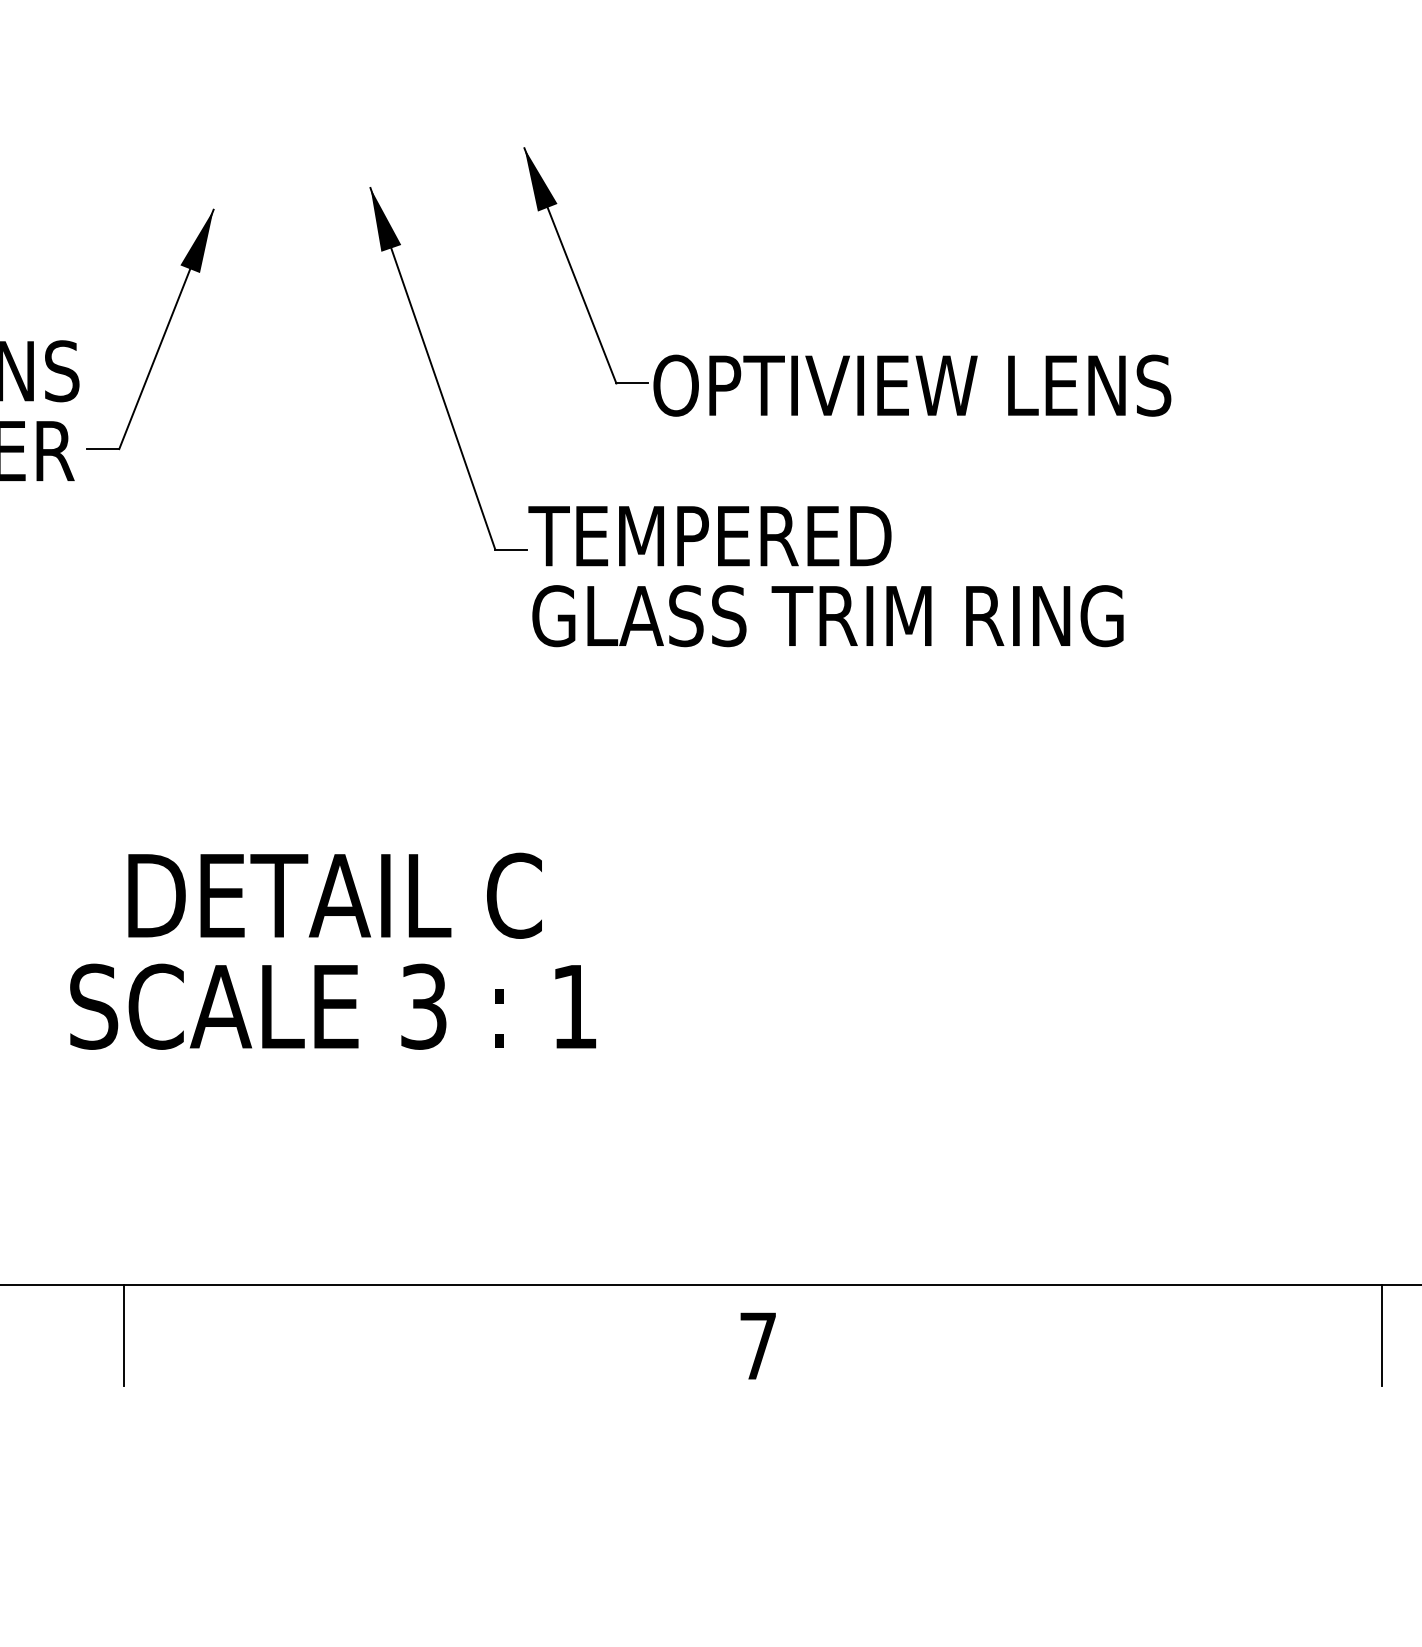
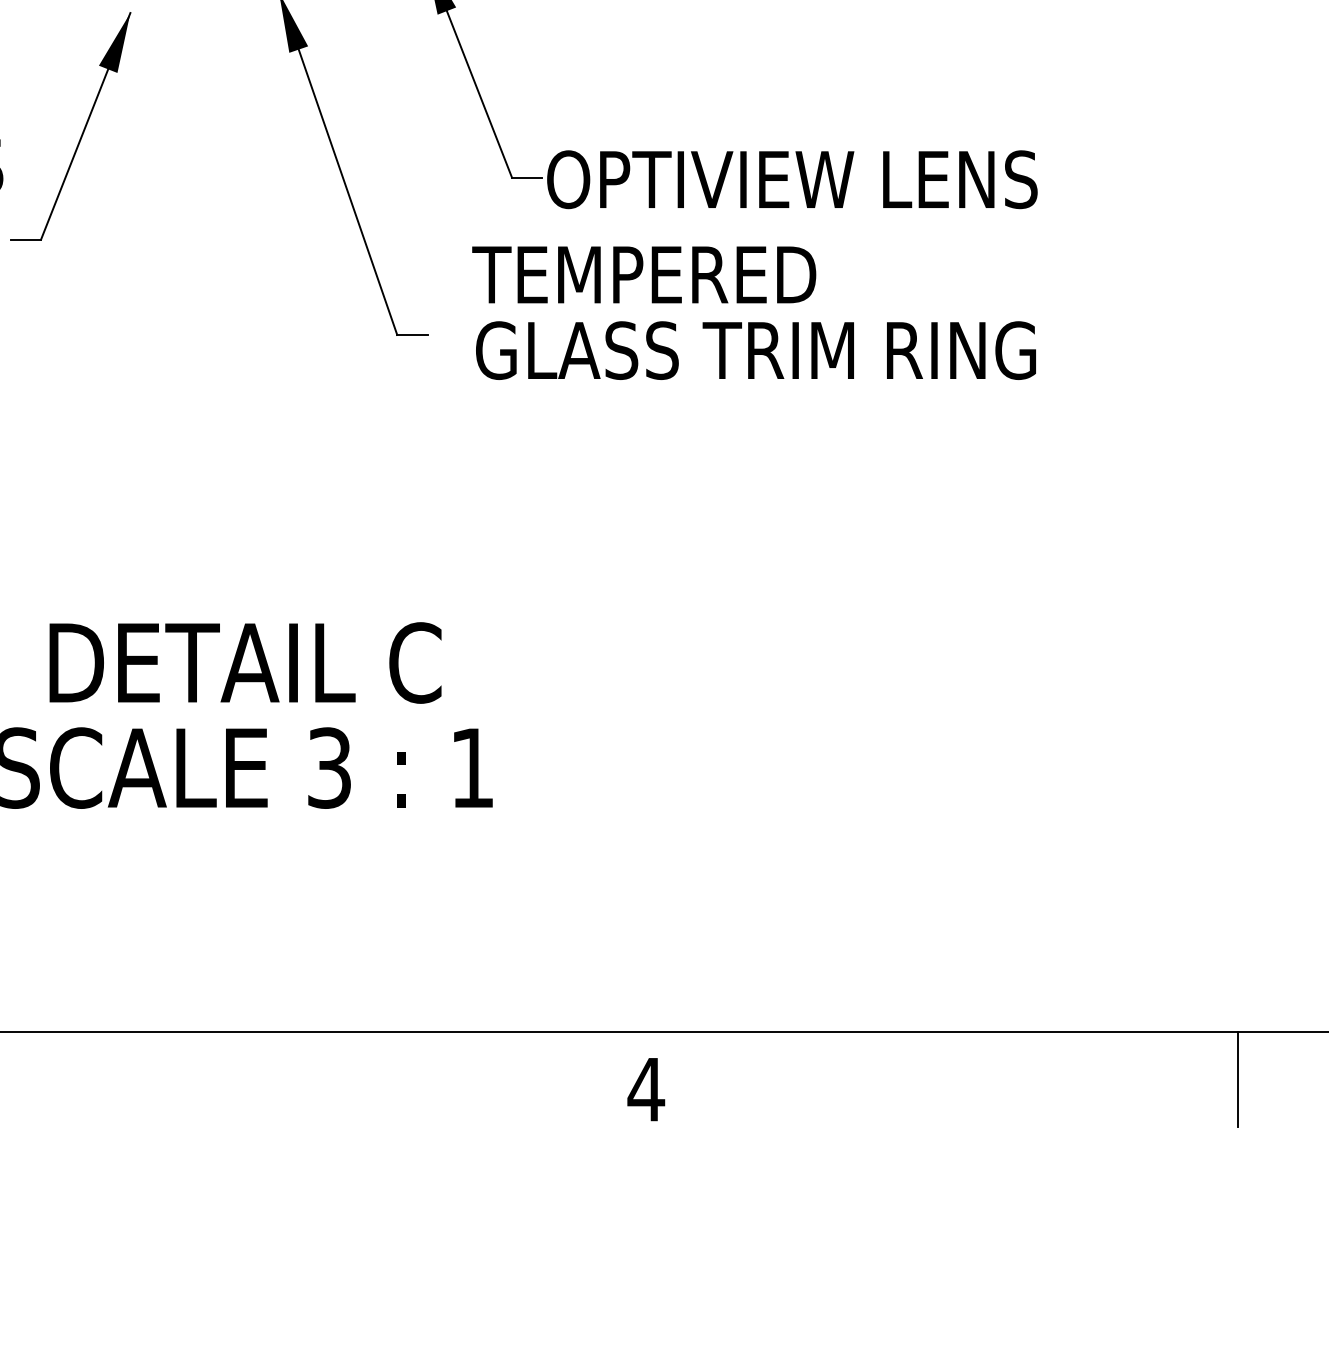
text: (825, 576) -> (753, 313), moved
line: (124, 1335) -> (45, 1079), removed
text: (757, 1345) -> (645, 1089), 7 -> 4

